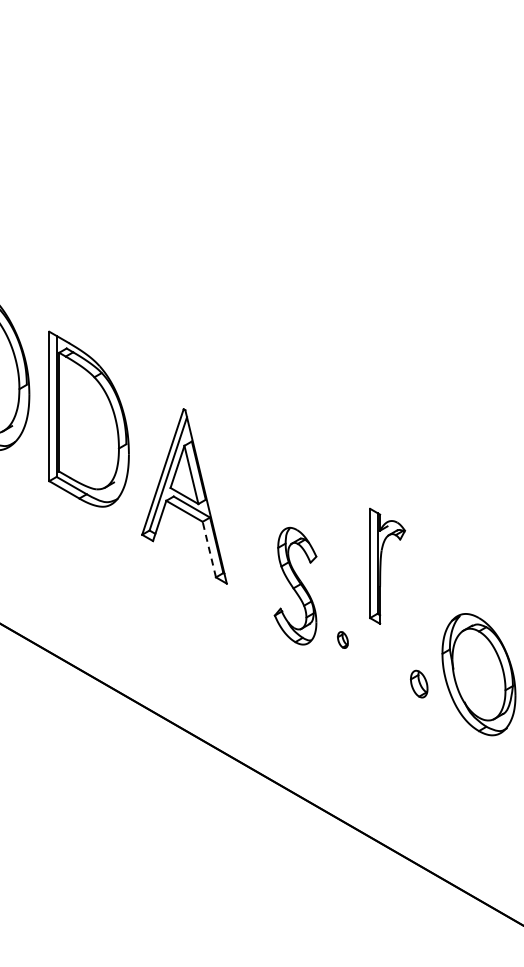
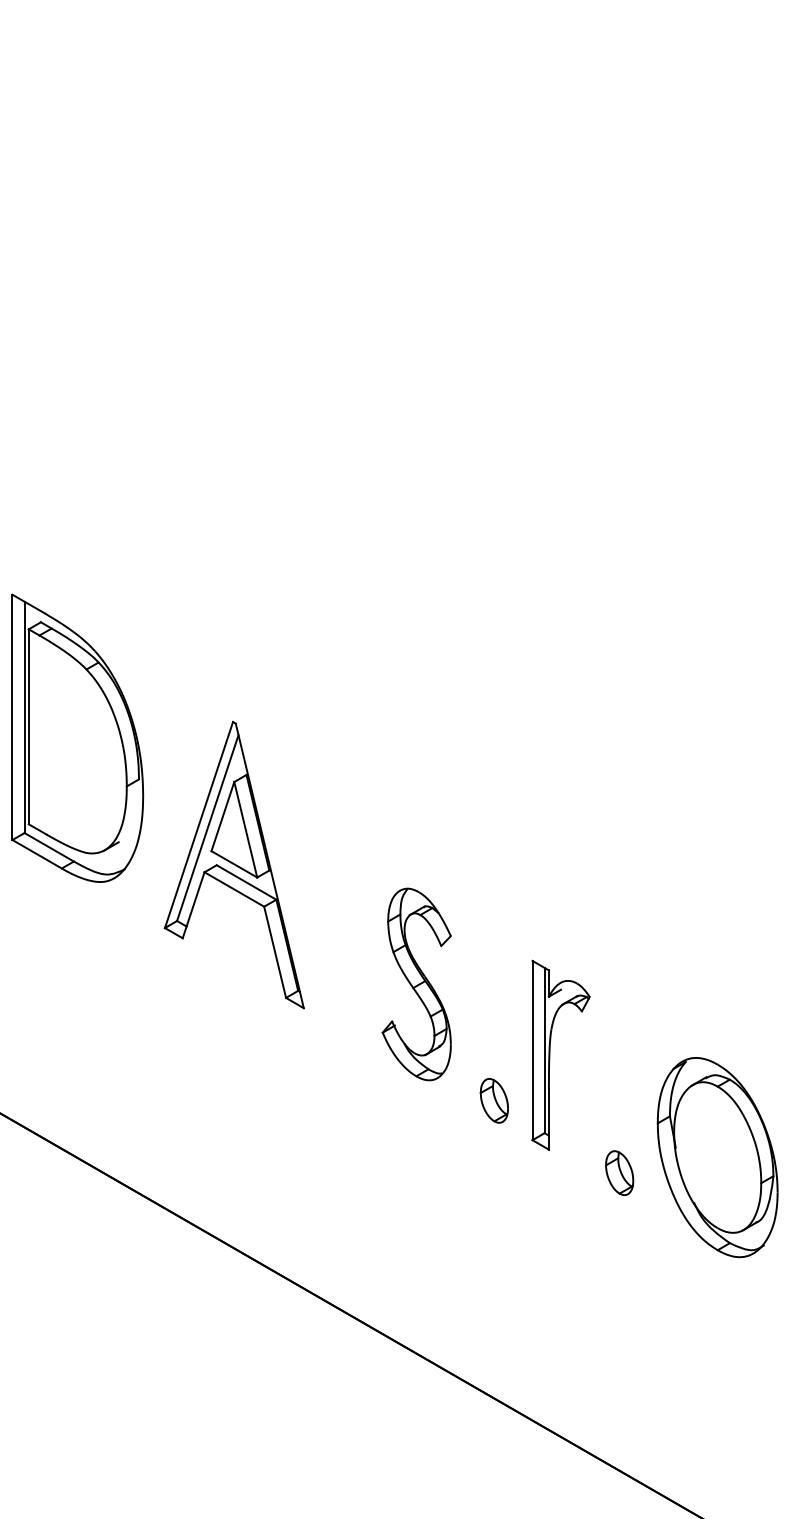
line: (209, 549) -> (275, 952), dashed -> solid
part: (387, 565) -> (560, 1053), moved
part: (295, 585) -> (416, 983), moved
part: (342, 639) -> (493, 1099), size x1.67

